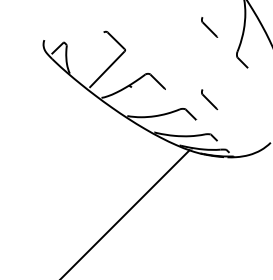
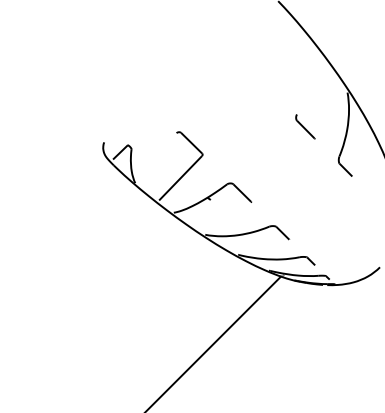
part: (209, 99) -> (305, 214), removed

